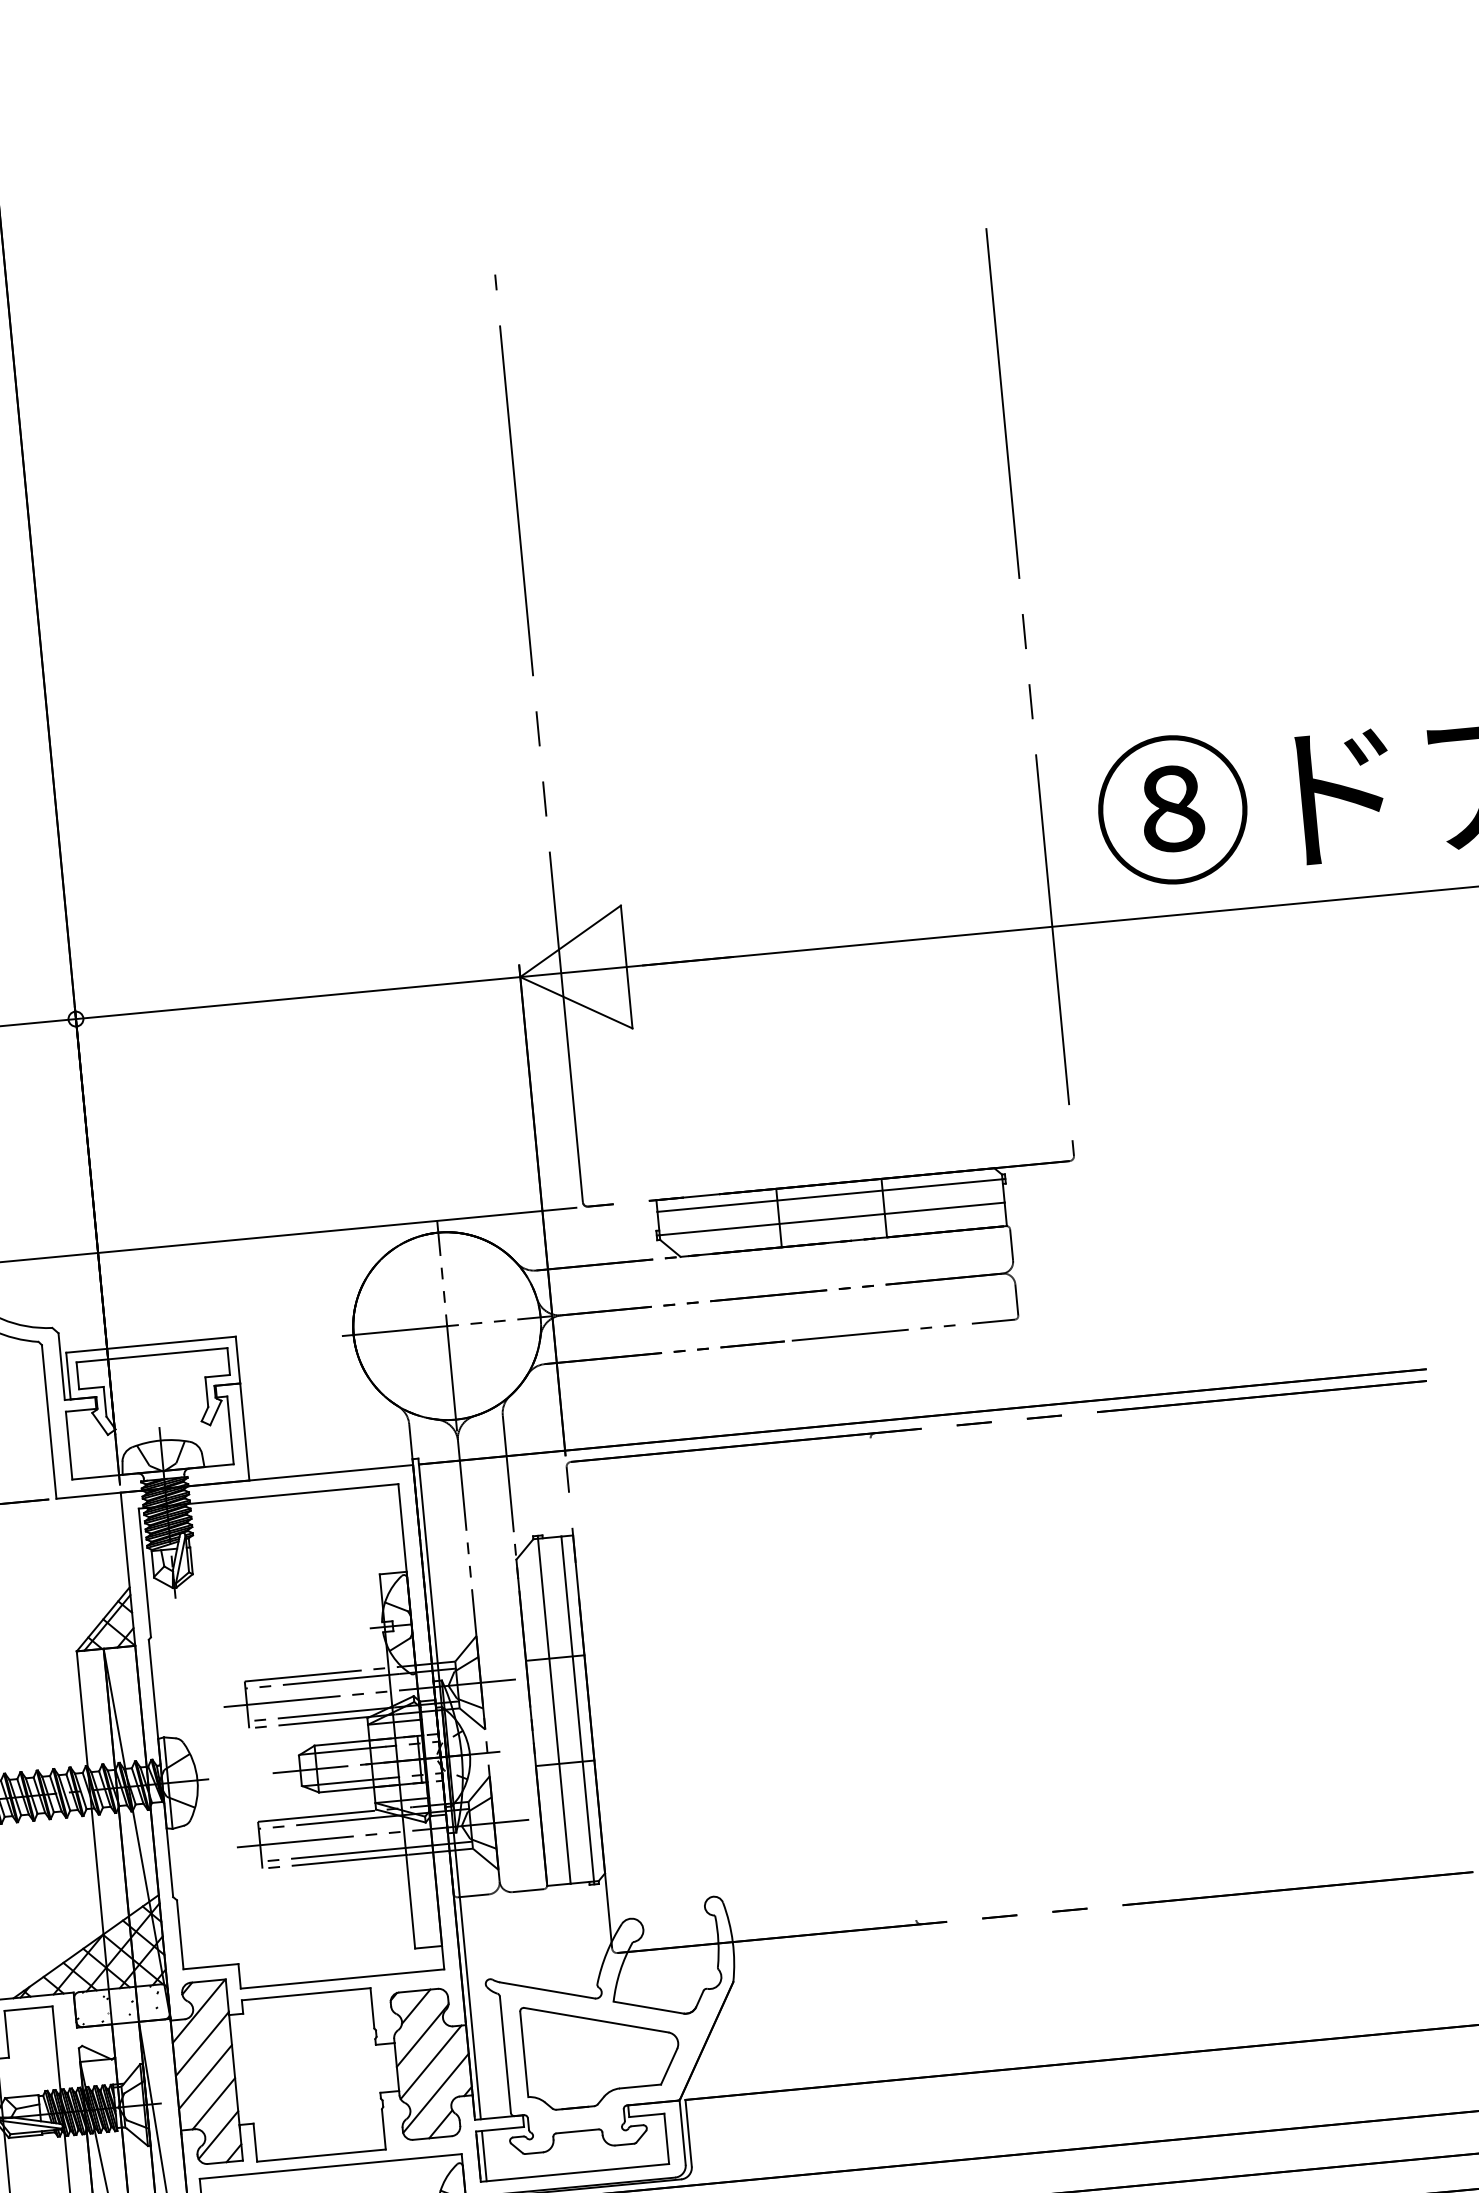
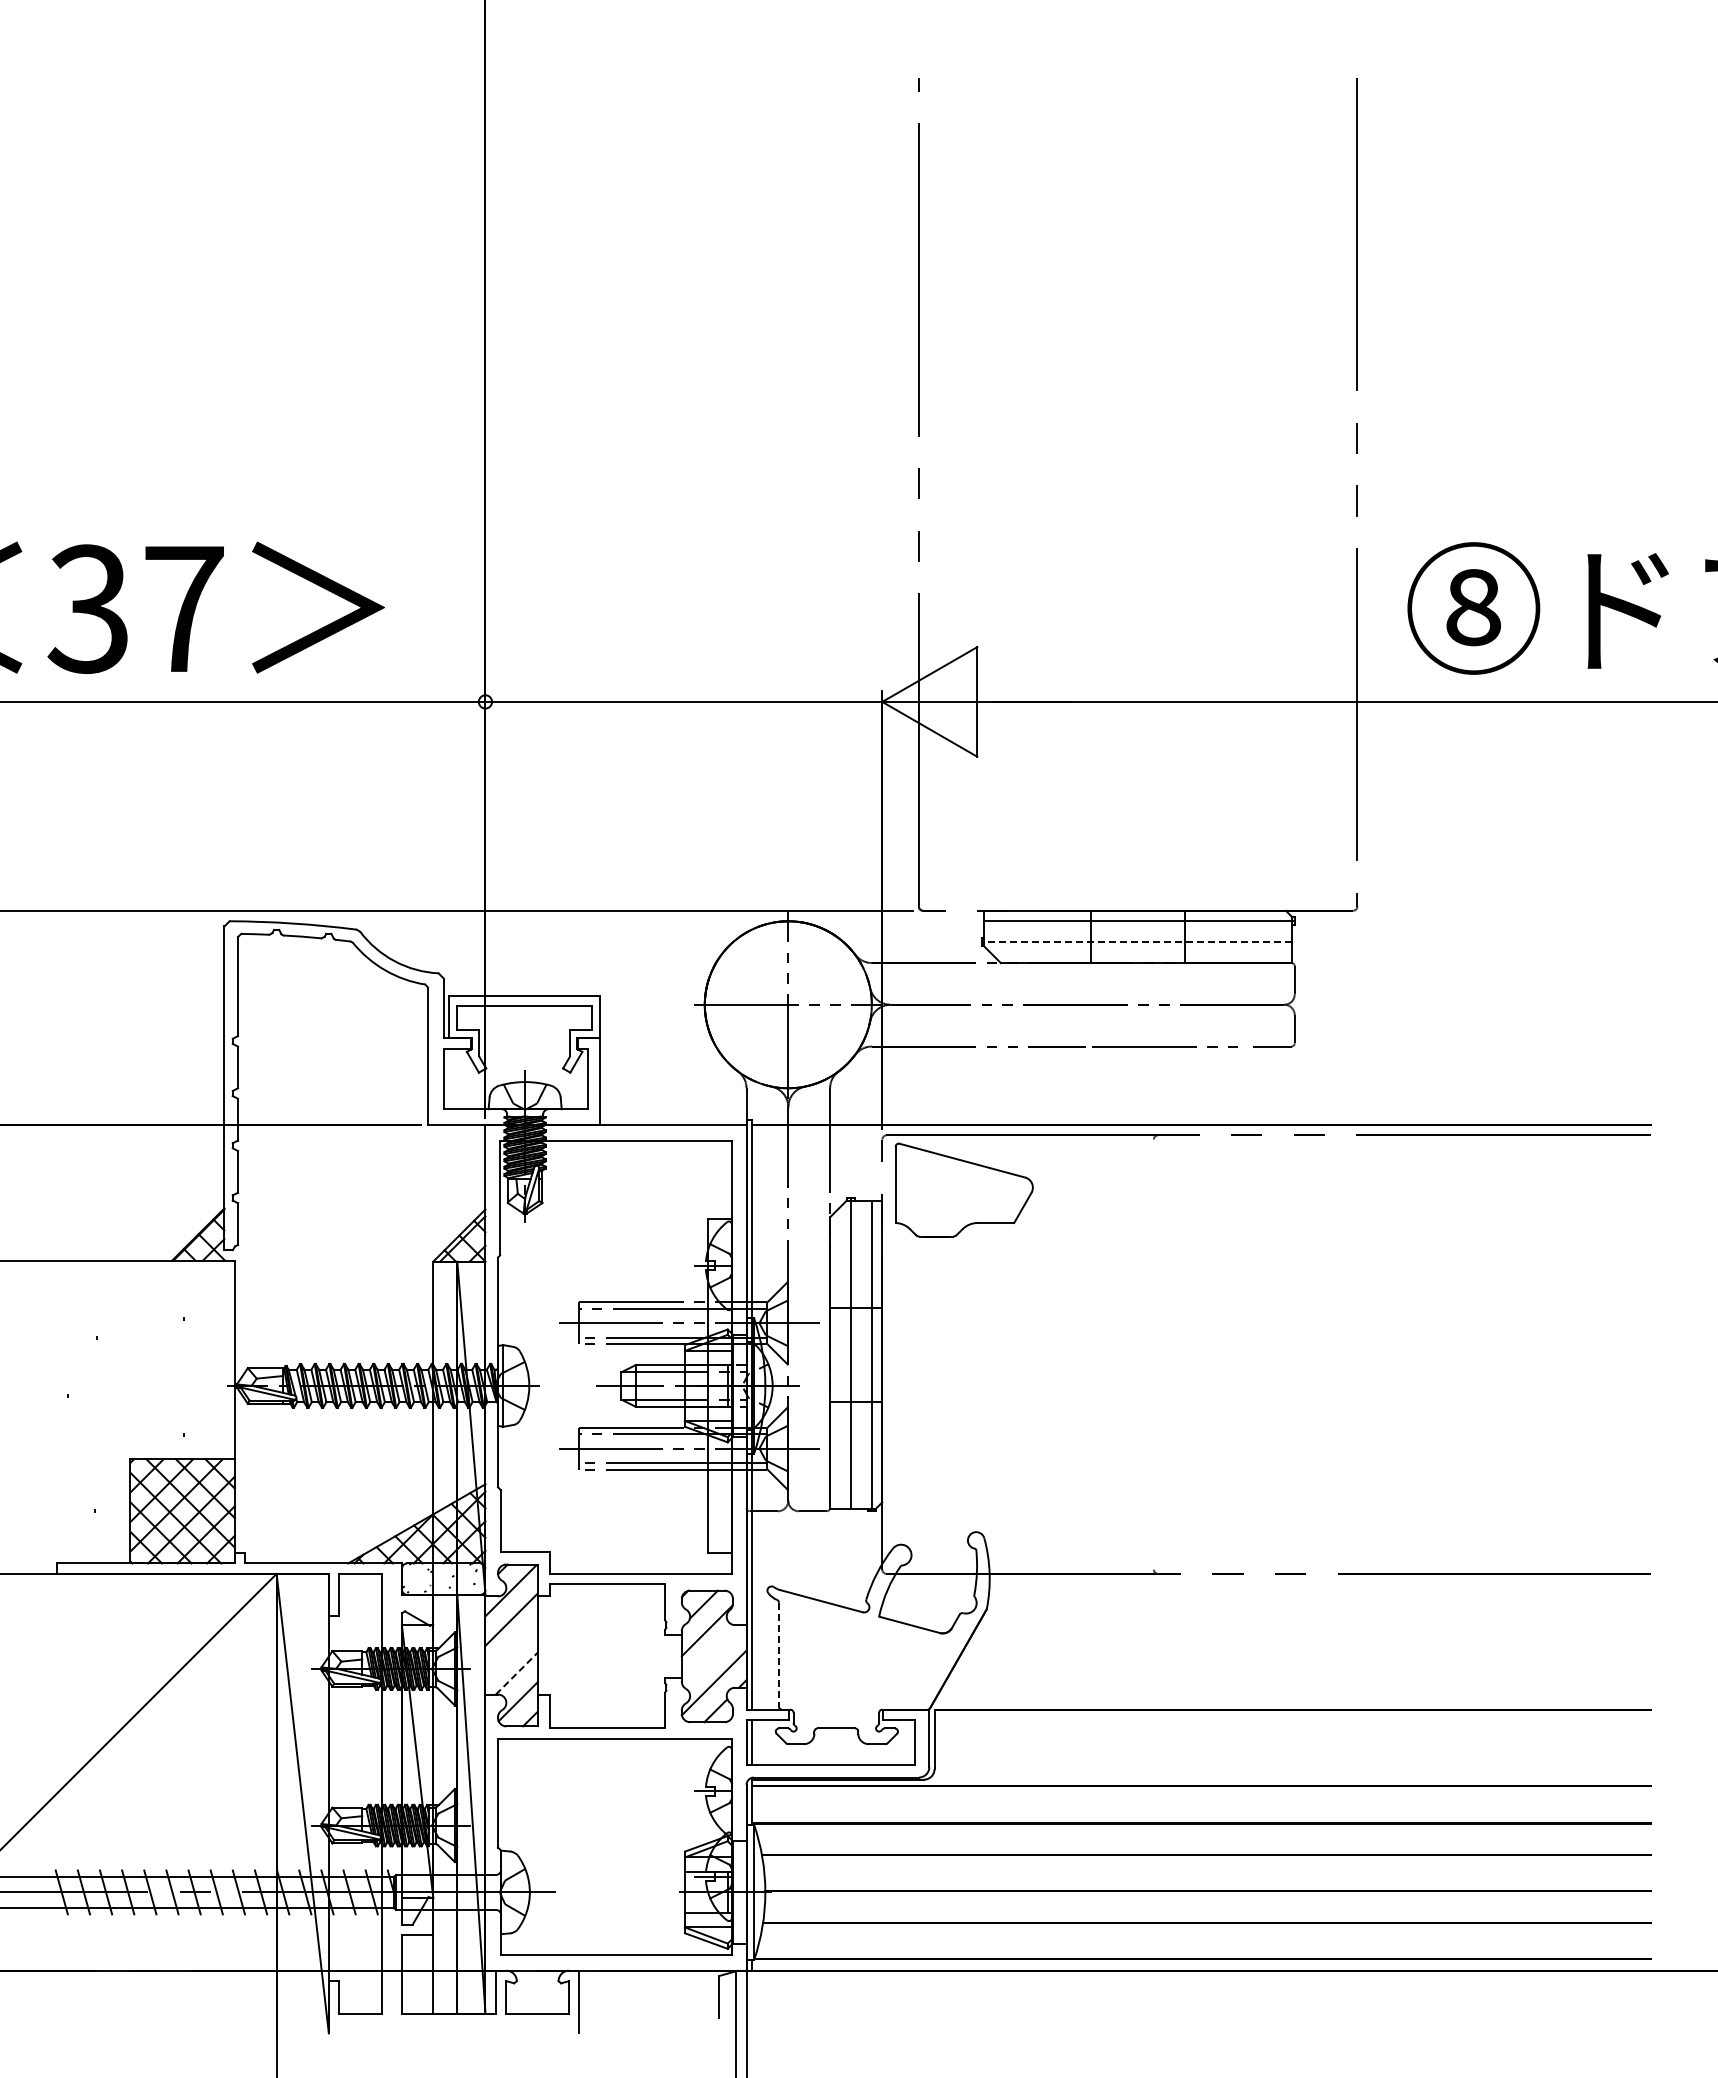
line: (830, 1219) -> (1136, 942), solid -> dashed
part: (600, 2052) -> (963, 1189), moved
line: (504, 2054) -> (778, 1654), solid -> dashed
line: (431, 2062) -> (712, 1655), removed
line: (205, 2077) -> (511, 1649), removed
line: (213, 2103) -> (516, 1673), solid -> dashed

